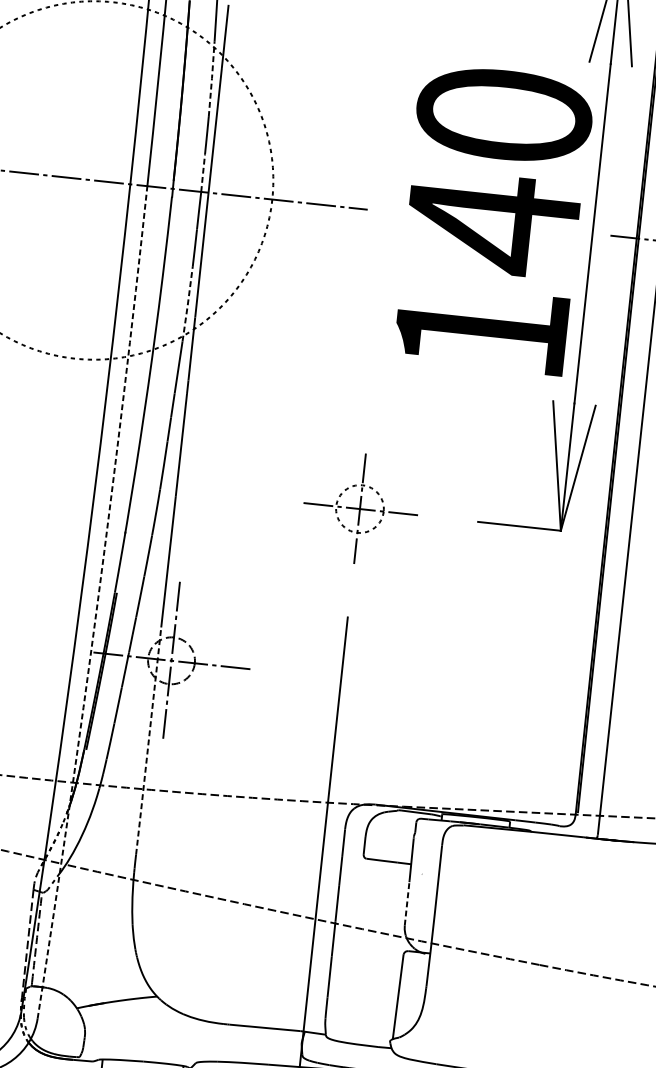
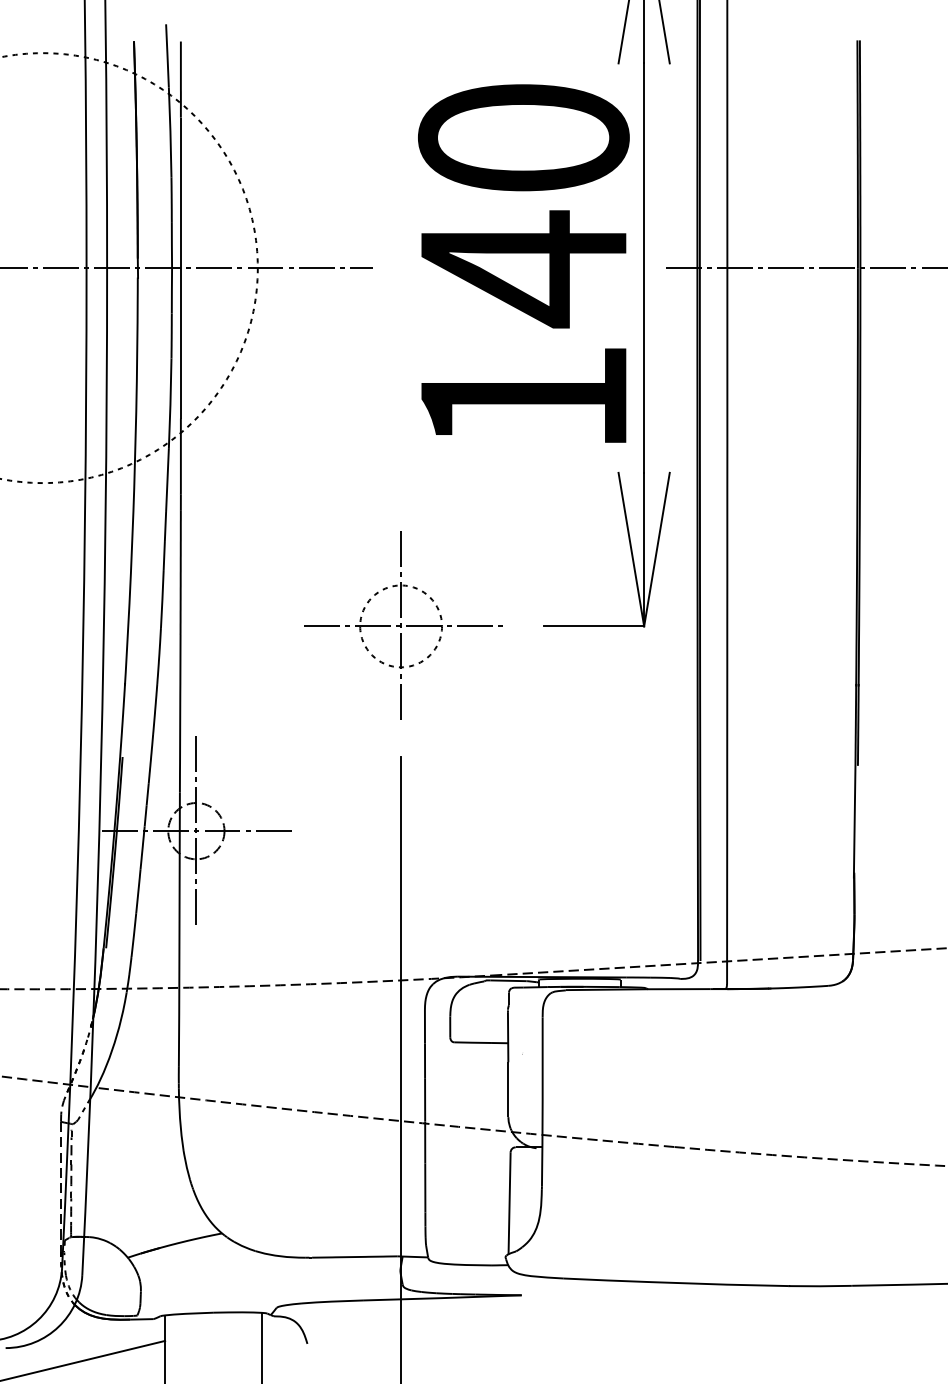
line: (212, 78) -> (170, 131), dashed -> solid
line: (202, 173) -> (171, 245), dashed -> solid
line: (187, 304) -> (170, 403), dashed -> solid
part: (361, 508) -> (403, 625), size x1.43
arc: (97, 602) -> (100, 771), dashed -> solid
line: (148, 741) -> (179, 930), dashed -> solid
line: (407, 903) -> (508, 1090), dashed -> solid

